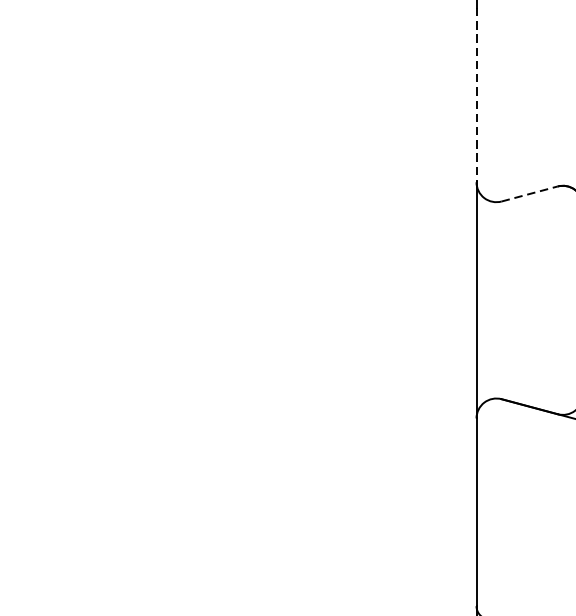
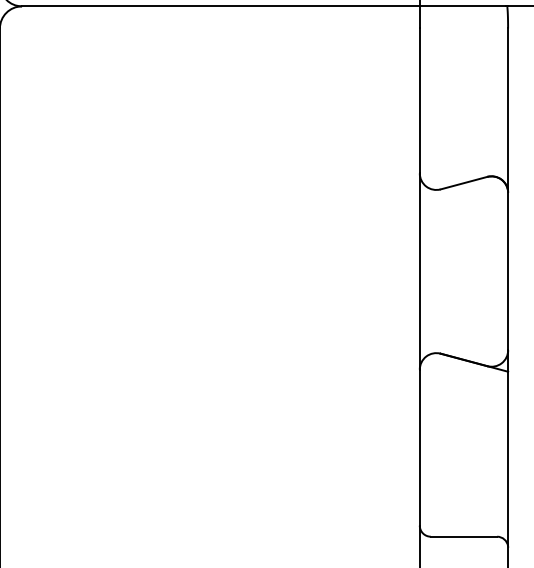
line: (476, 95) -> (419, 101), dashed -> solid
line: (530, 194) -> (464, 183), dashed -> solid

